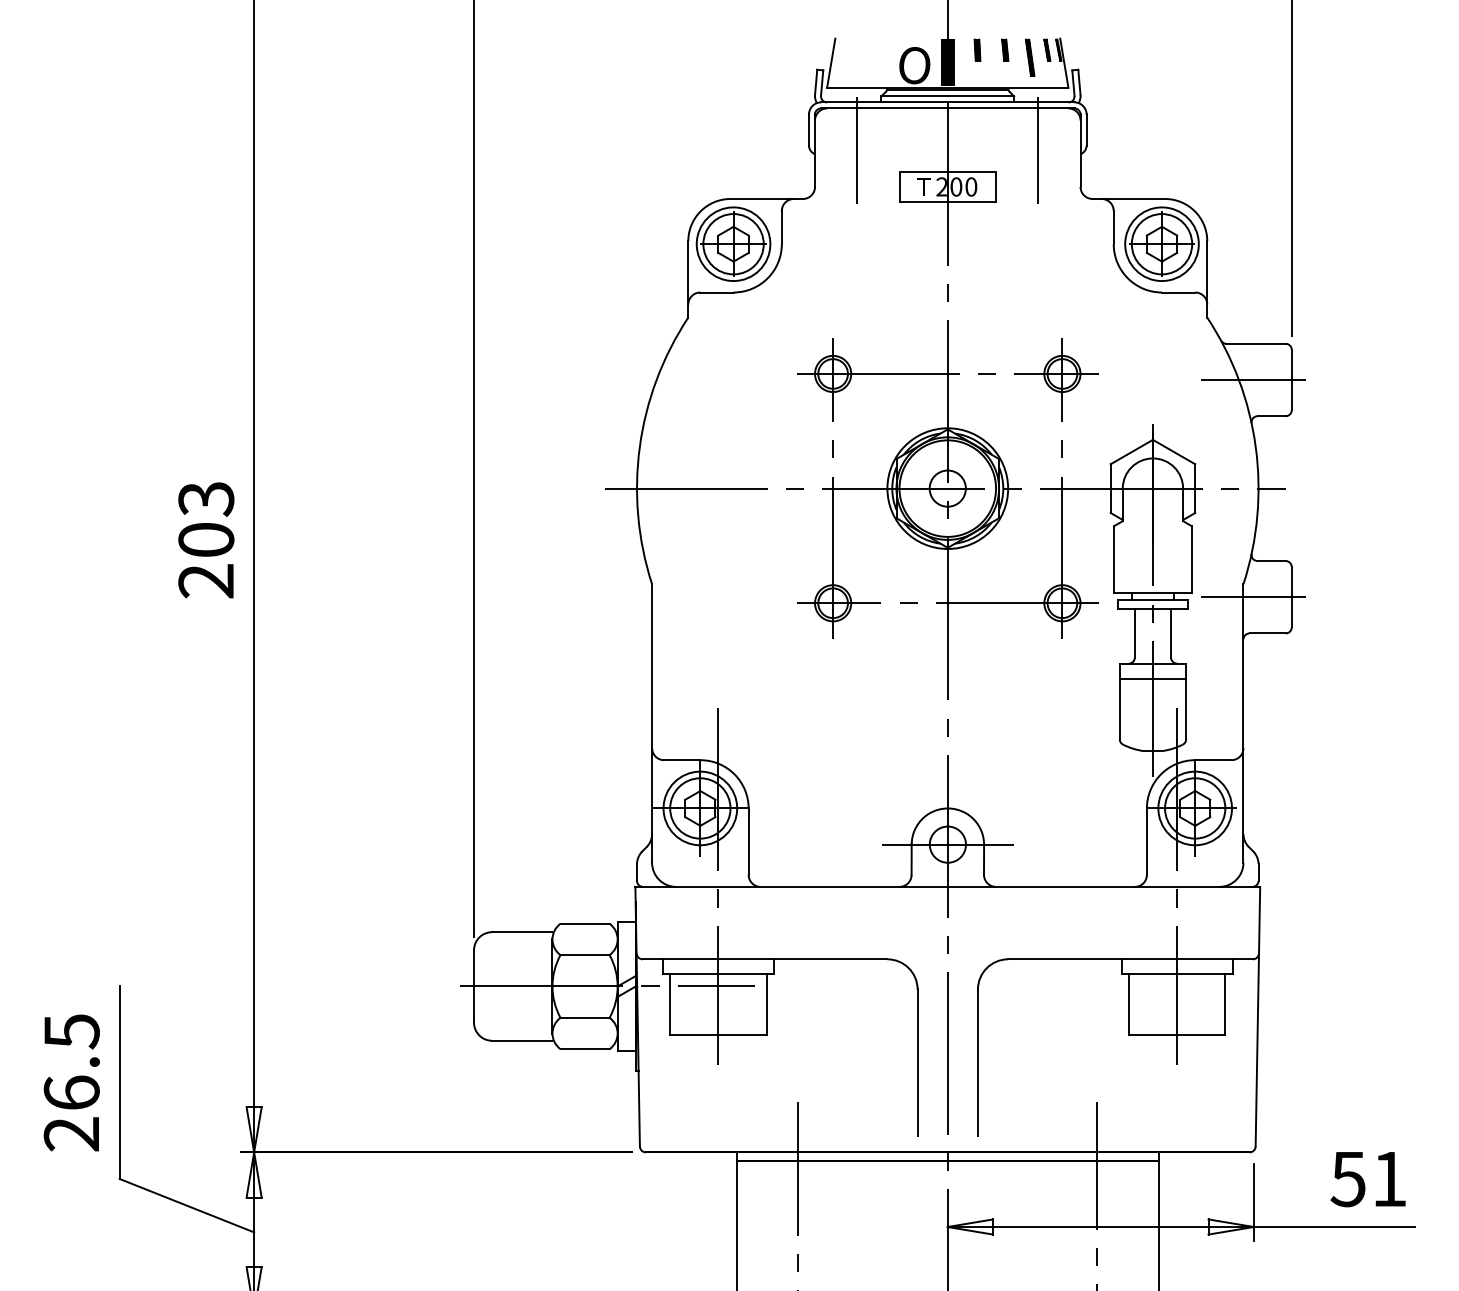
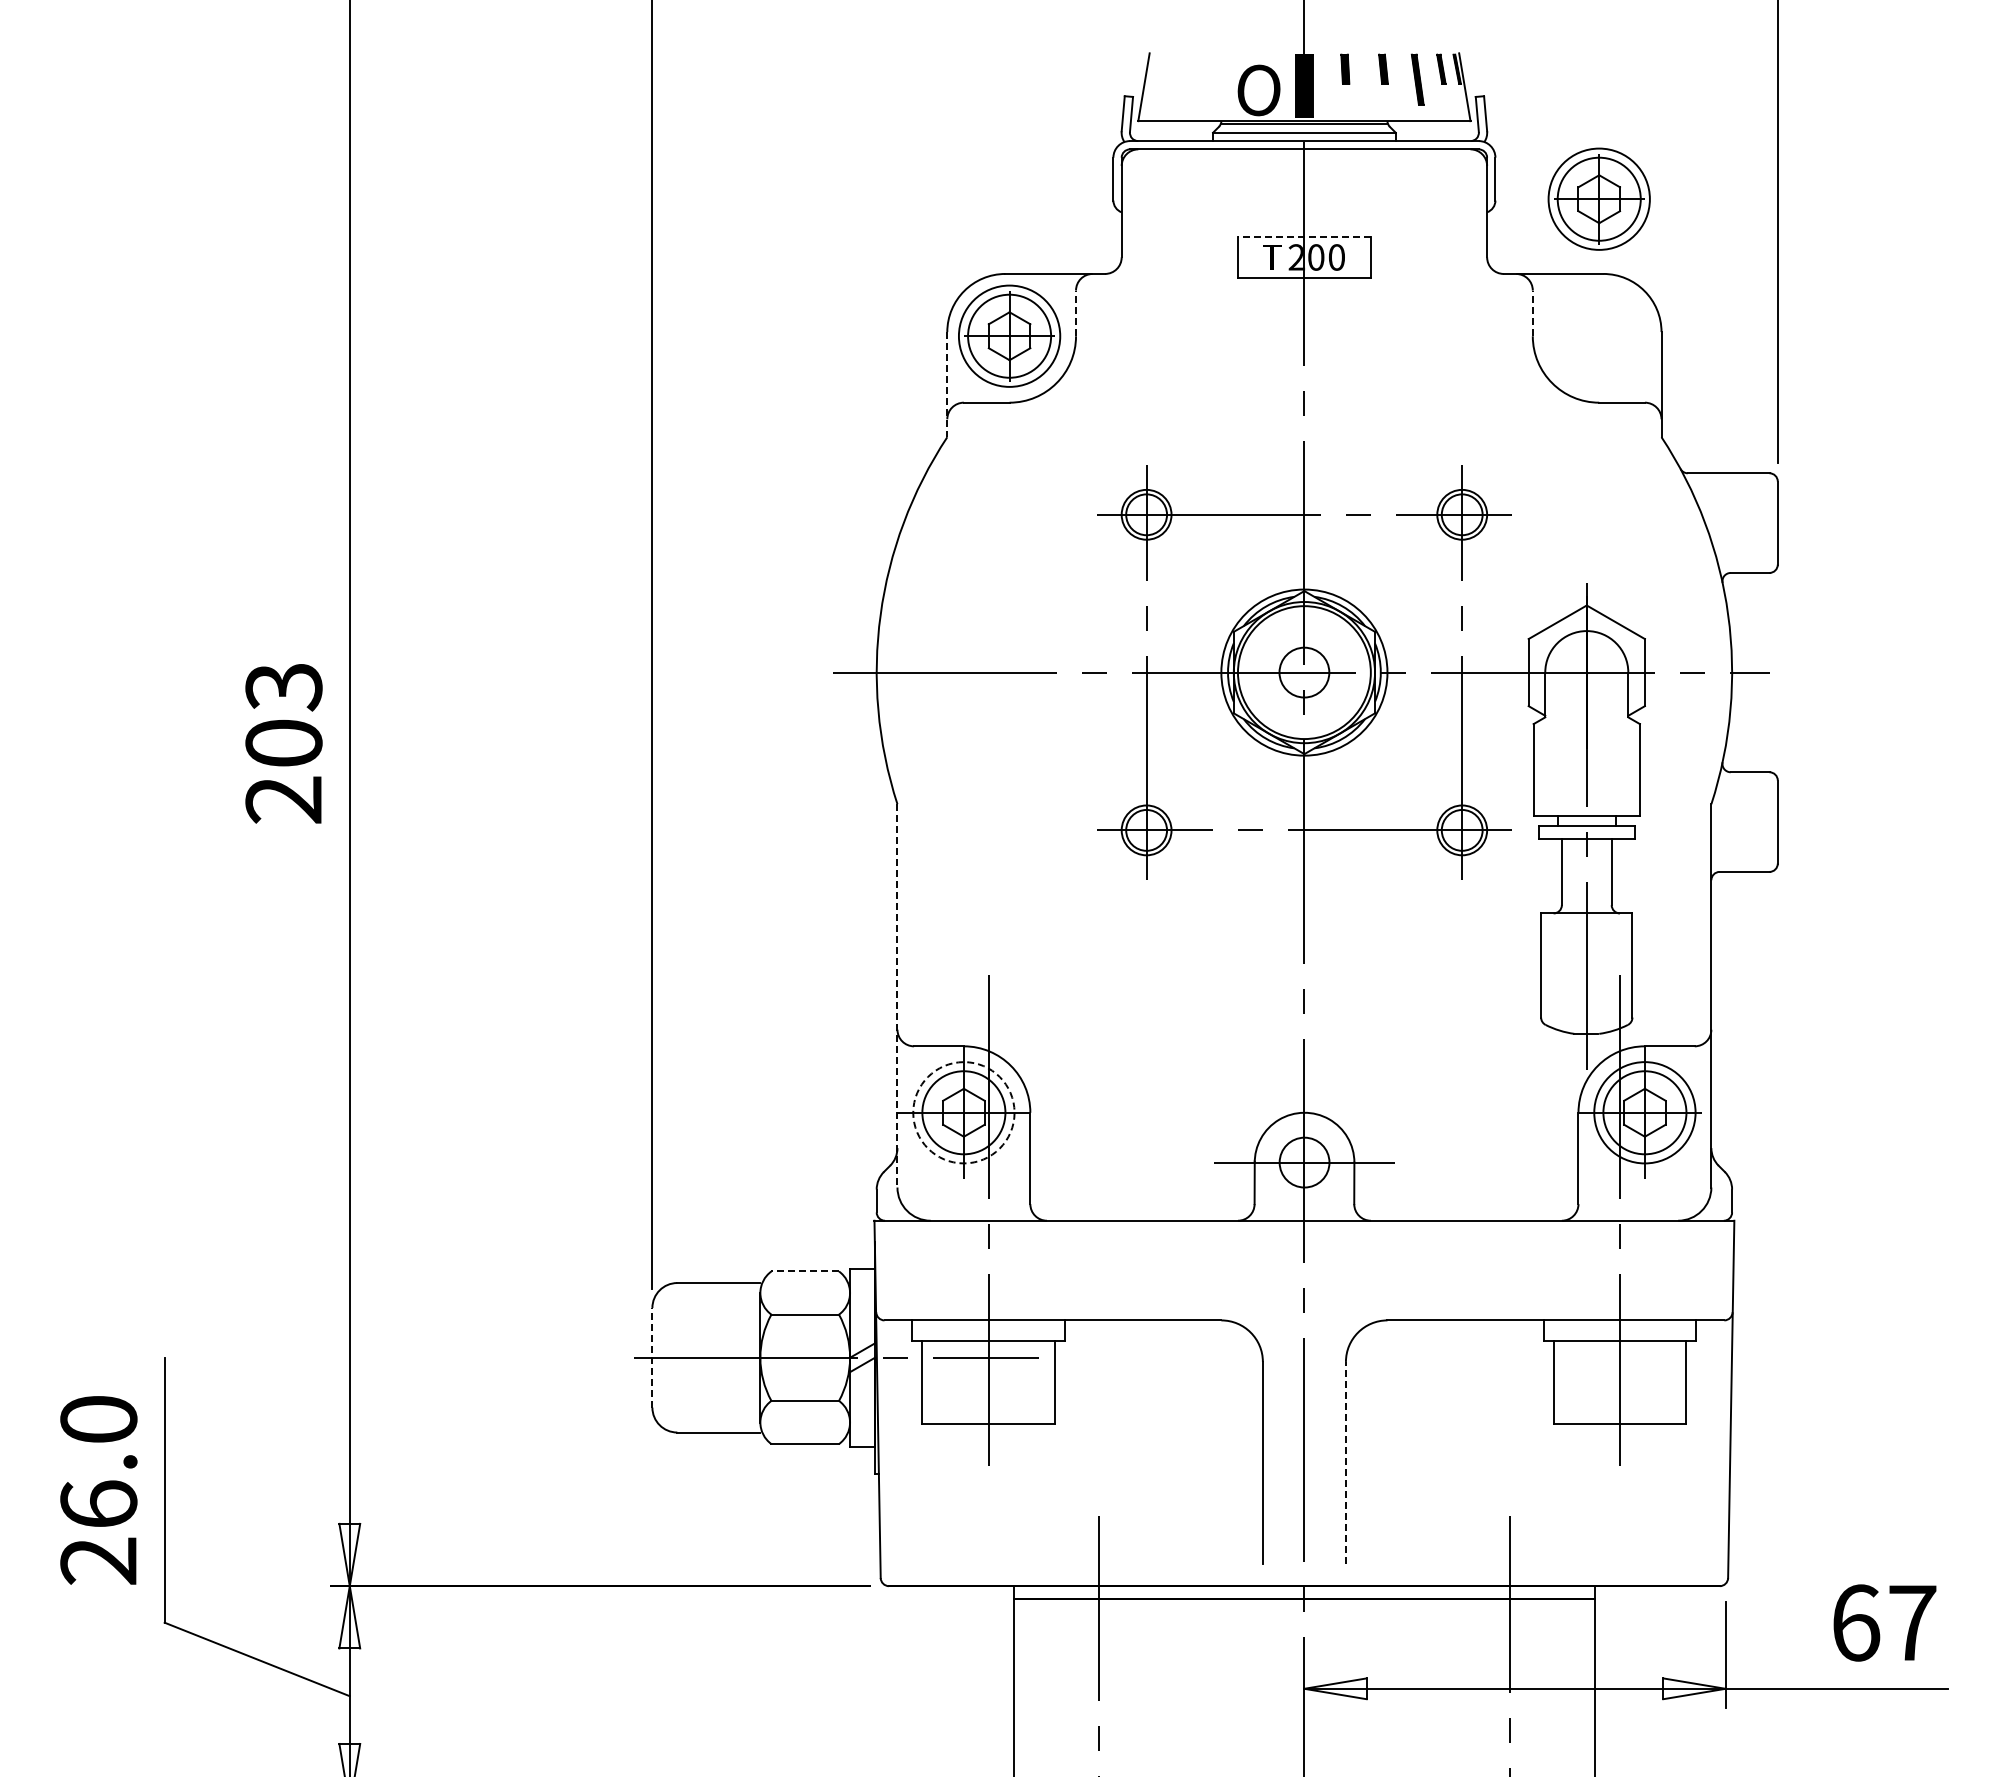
line: (857, 149) -> (1179, 206), removed
line: (1037, 149) -> (1428, 206), removed
line: (947, 171) -> (1303, 236), solid -> dashed
line: (782, 227) -> (1076, 313), solid -> dashed
line: (1113, 227) -> (1532, 313), solid -> dashed
part: (1161, 243) -> (1598, 198), moved
line: (688, 279) -> (947, 384), solid -> dashed
line: (1253, 380) -> (1725, 523), removed
line: (1253, 597) -> (1725, 822), removed
line: (1152, 678) -> (1586, 934), removed
line: (652, 723) -> (897, 995), solid -> dashed
circle: (700, 808) -> (963, 1112), solid -> dashed
line: (585, 923) -> (805, 1271), solid -> dashed
line: (474, 986) -> (652, 1357), solid -> dashed
text: (71, 1032) -> (98, 1420), 26.5 -> 26.0
line: (977, 1062) -> (1345, 1462), solid -> dashed
text: (1368, 1178) -> (1883, 1622), 51 -> 67

